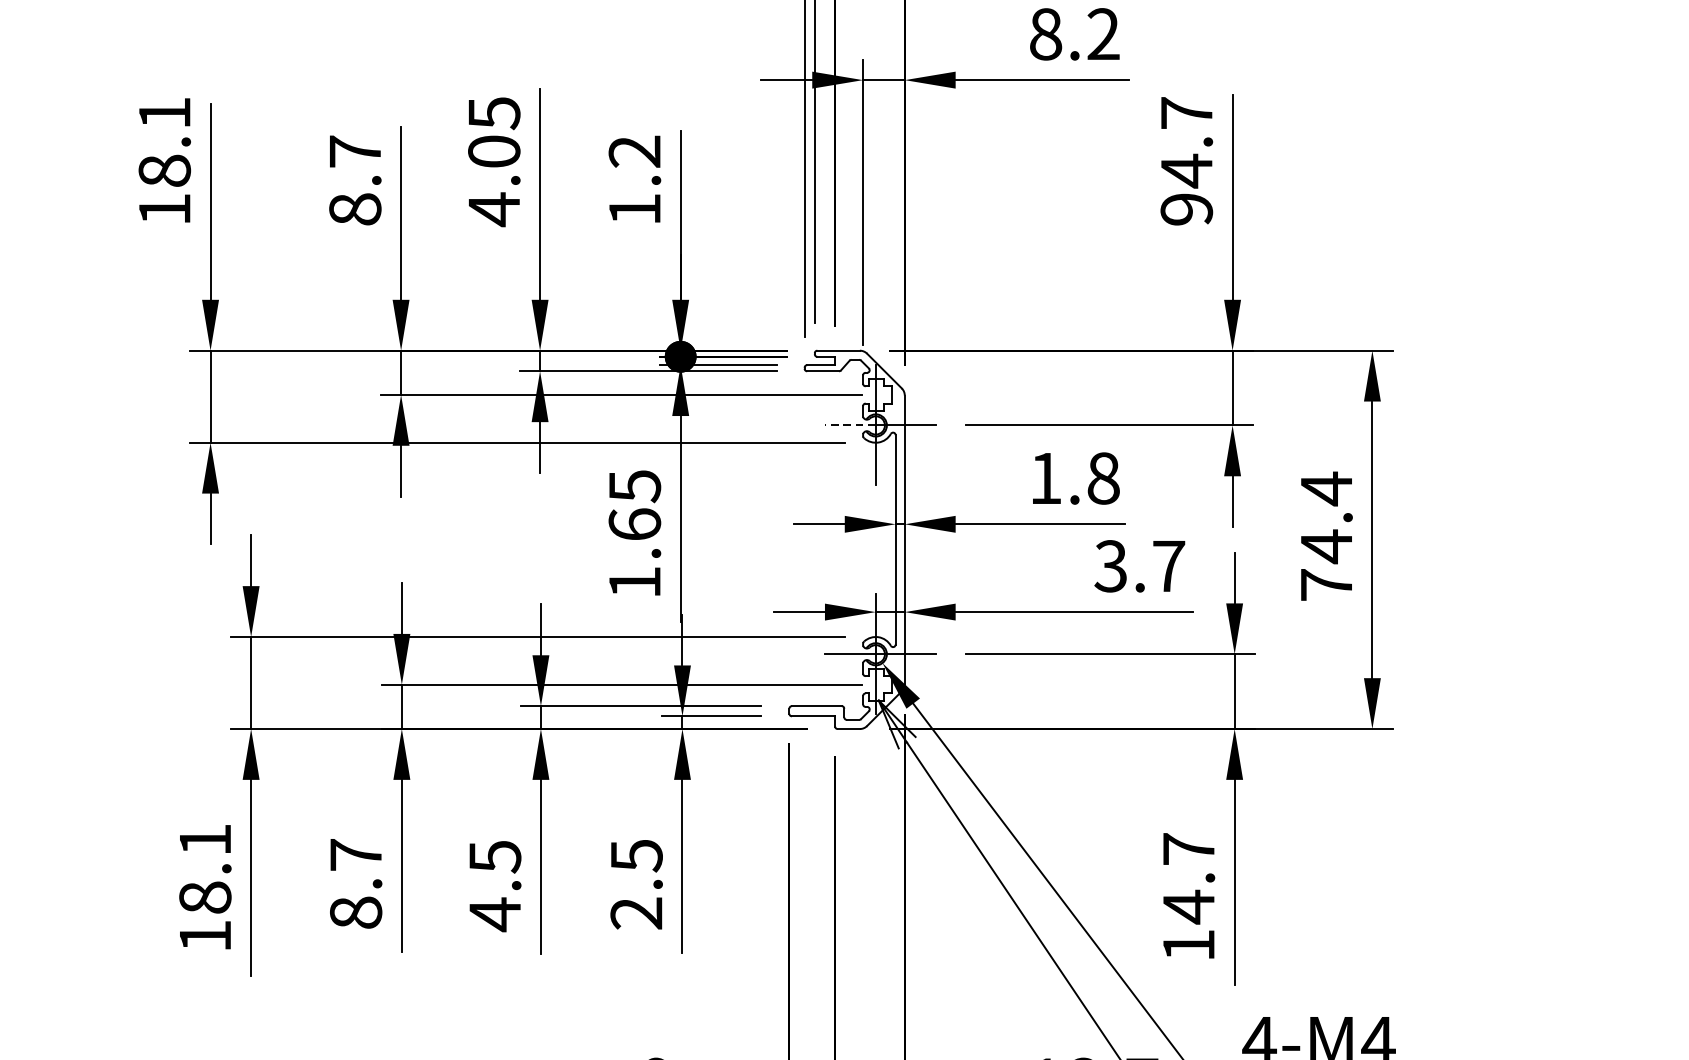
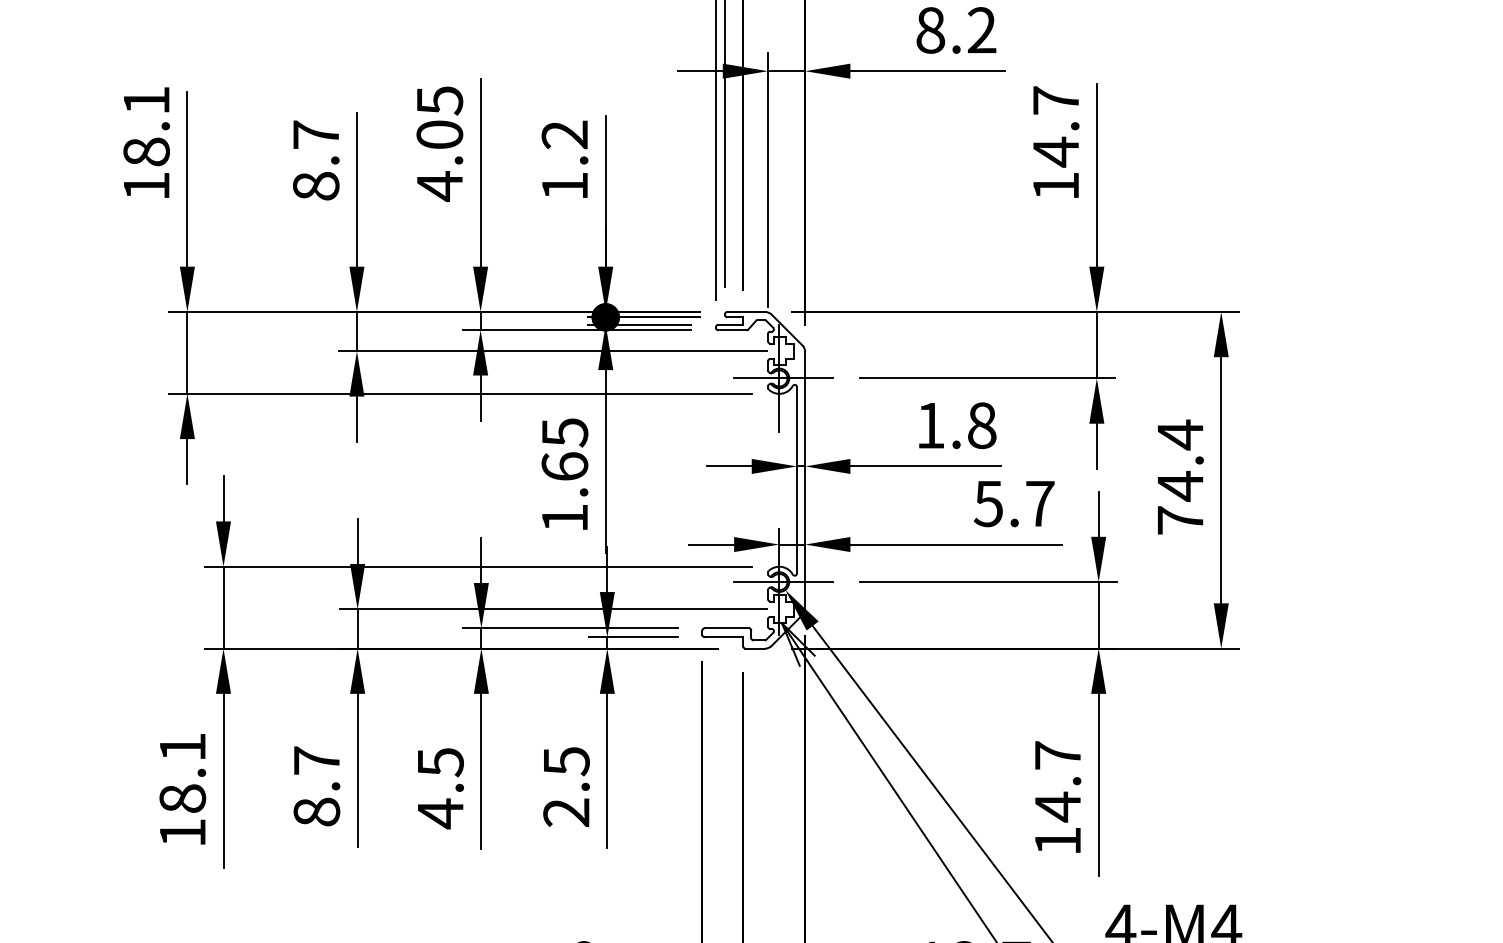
text: (1186, 209) -> (1055, 186), 94.7 -> 14.7
line: (850, 425) -> (756, 378), dashed -> solid
text: (1109, 565) -> (987, 503), 3.7 -> 5.7

